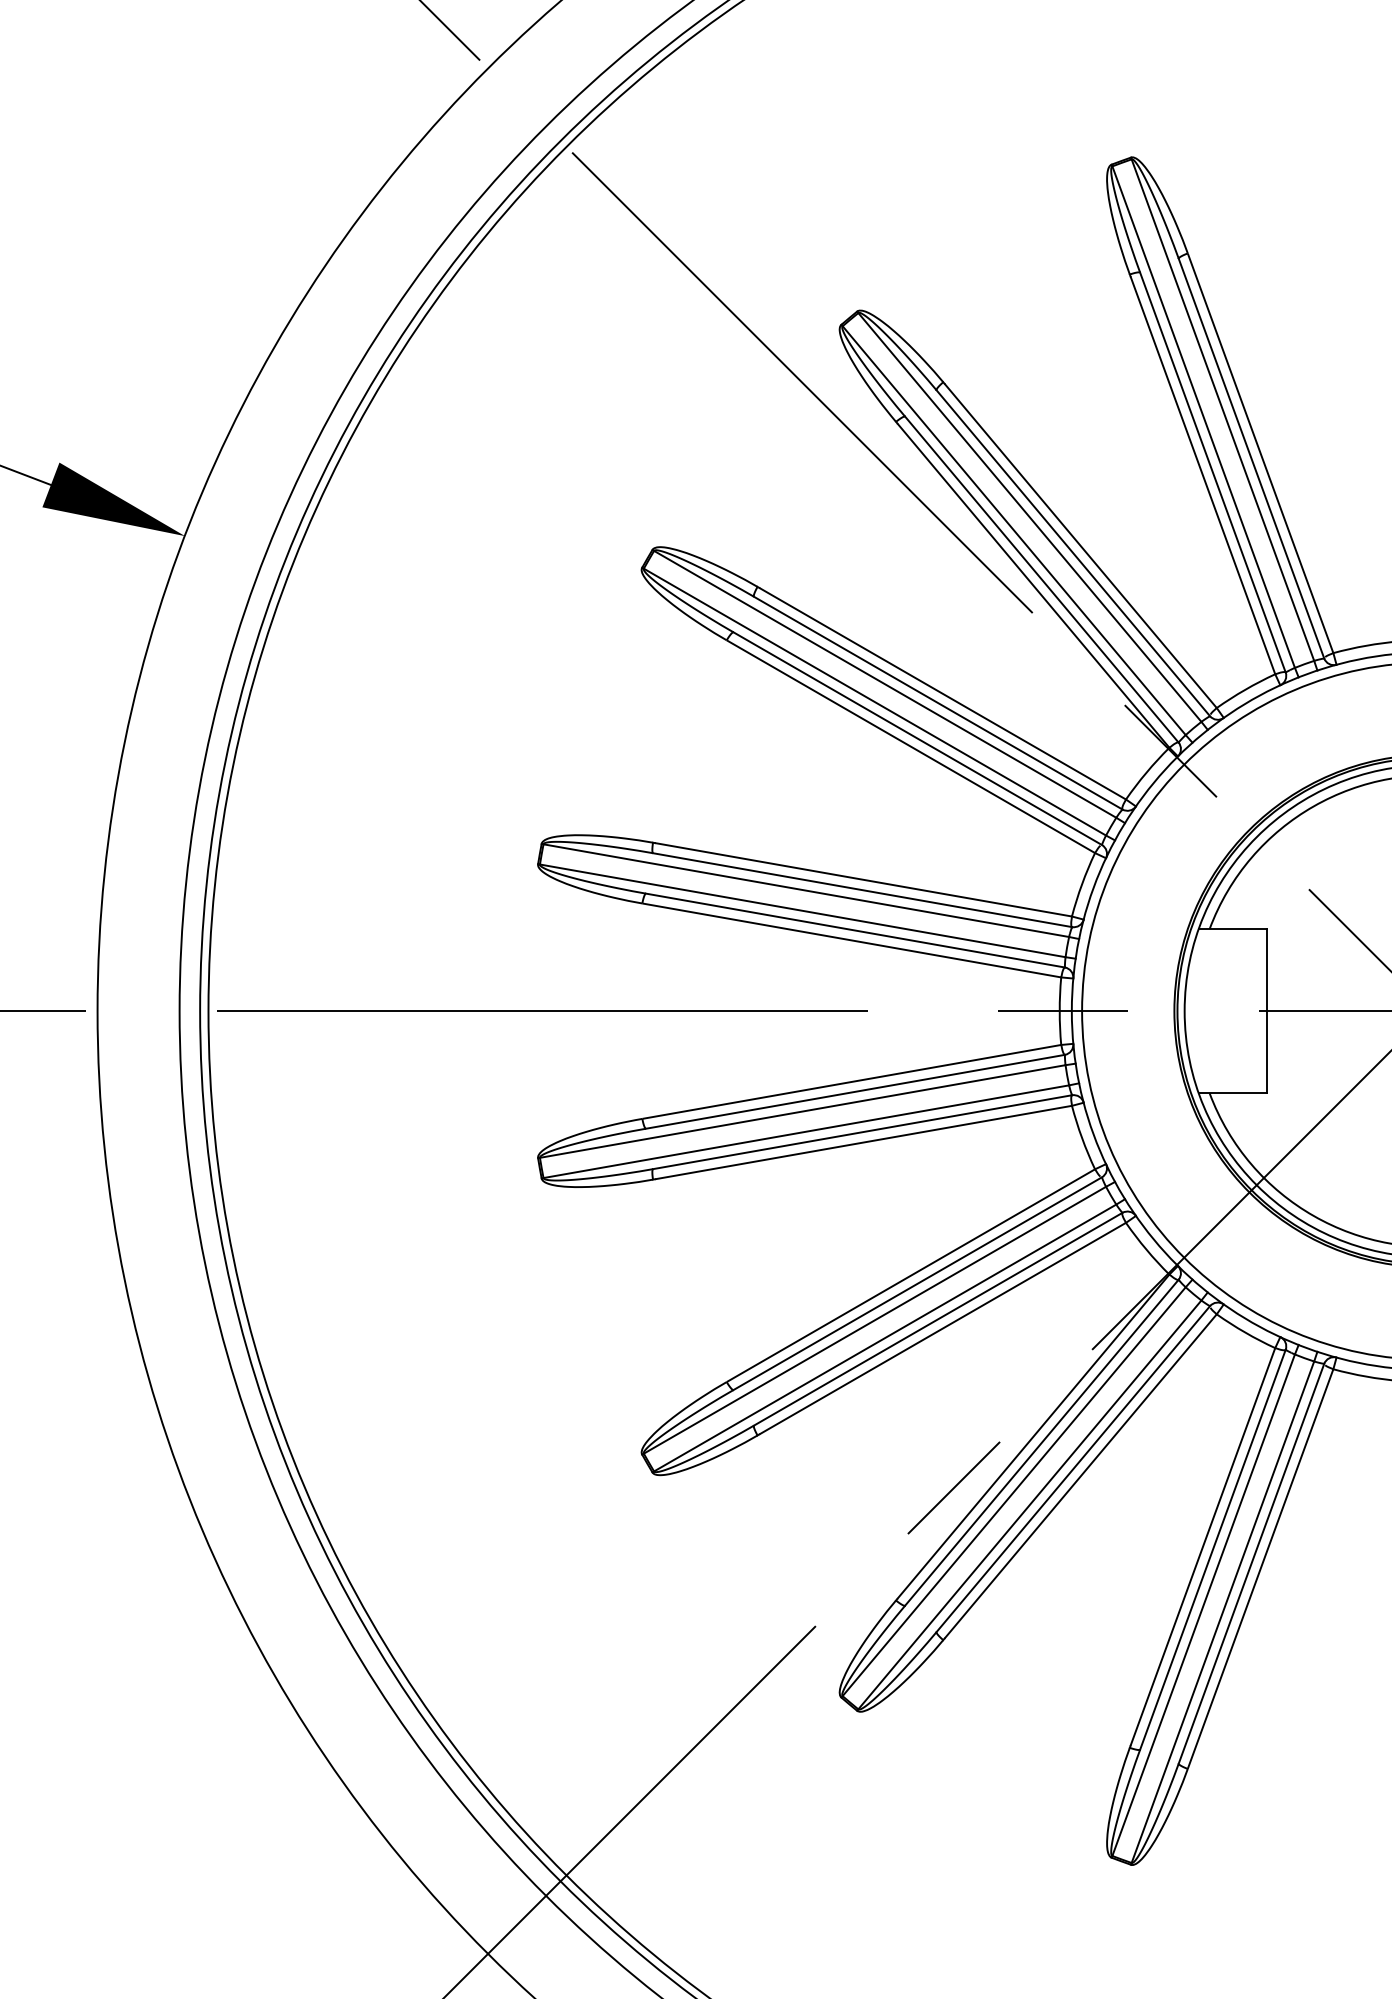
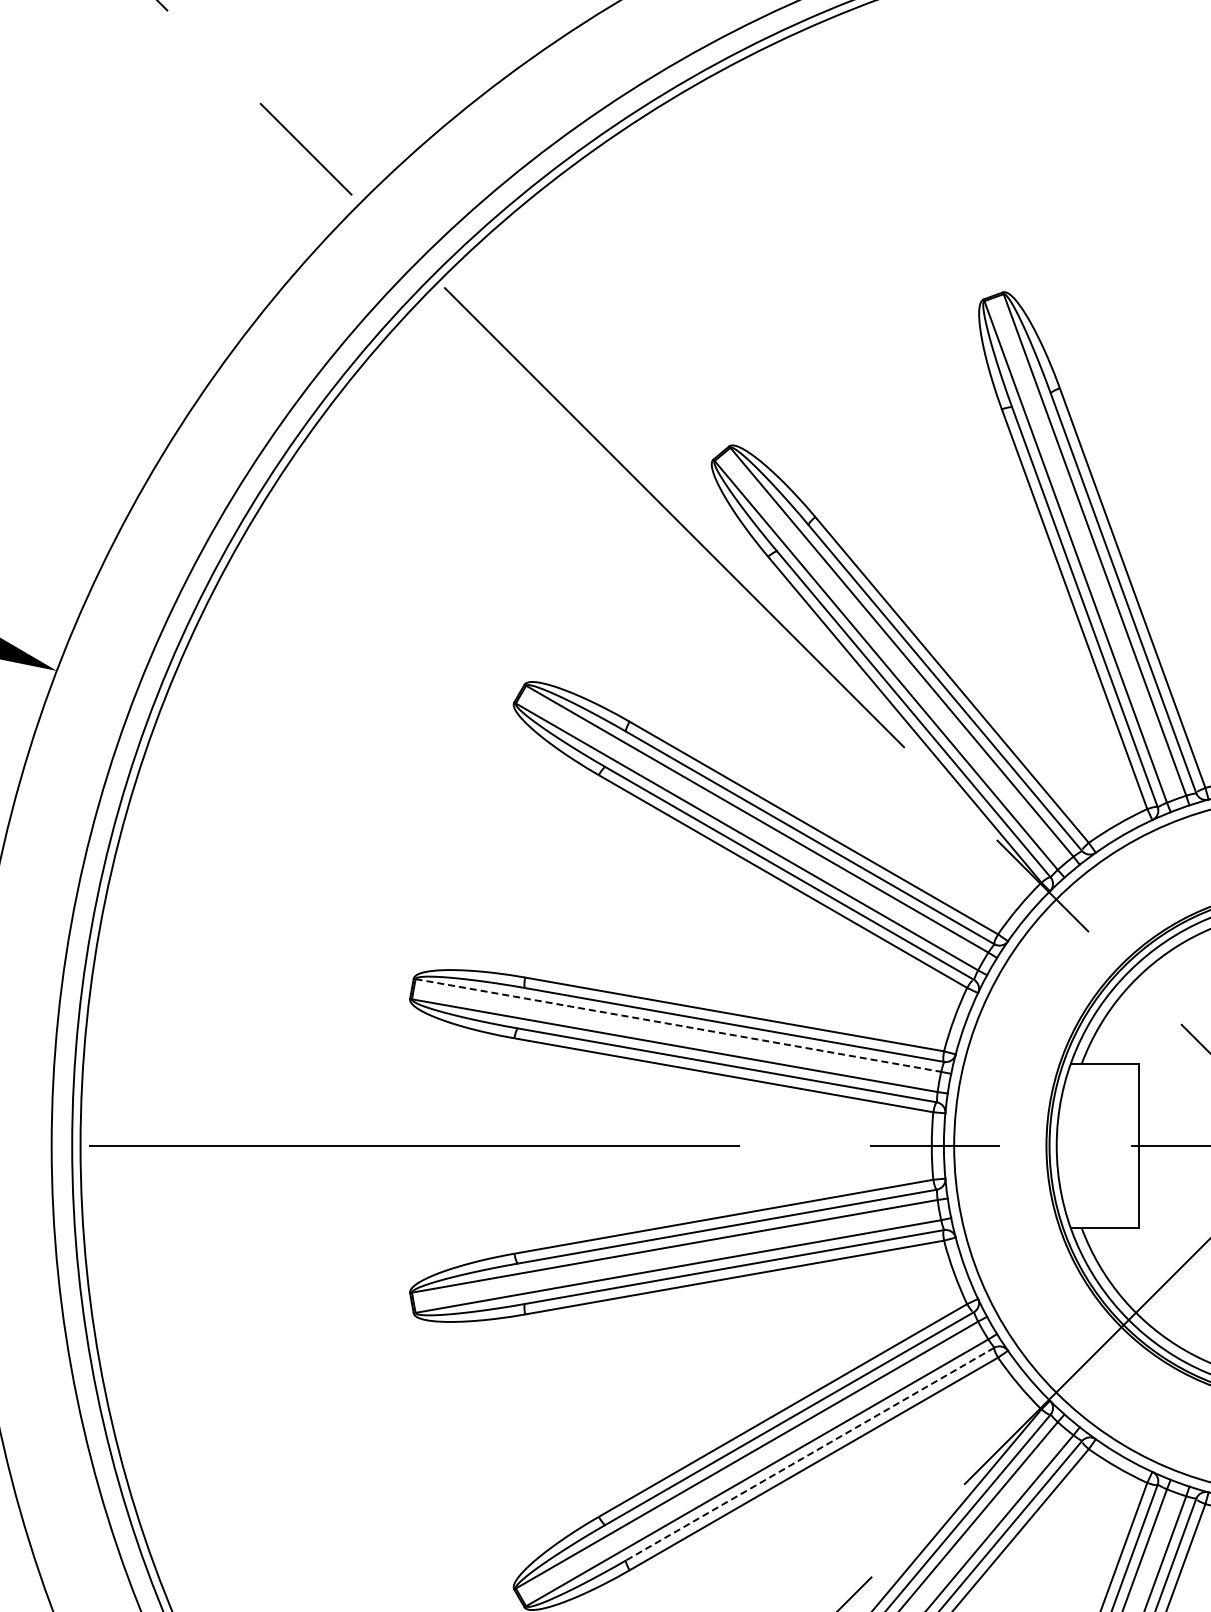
line: (806, 890) -> (678, 1025), solid -> dashed
line: (938, 1319) -> (810, 1454), solid -> dashed

